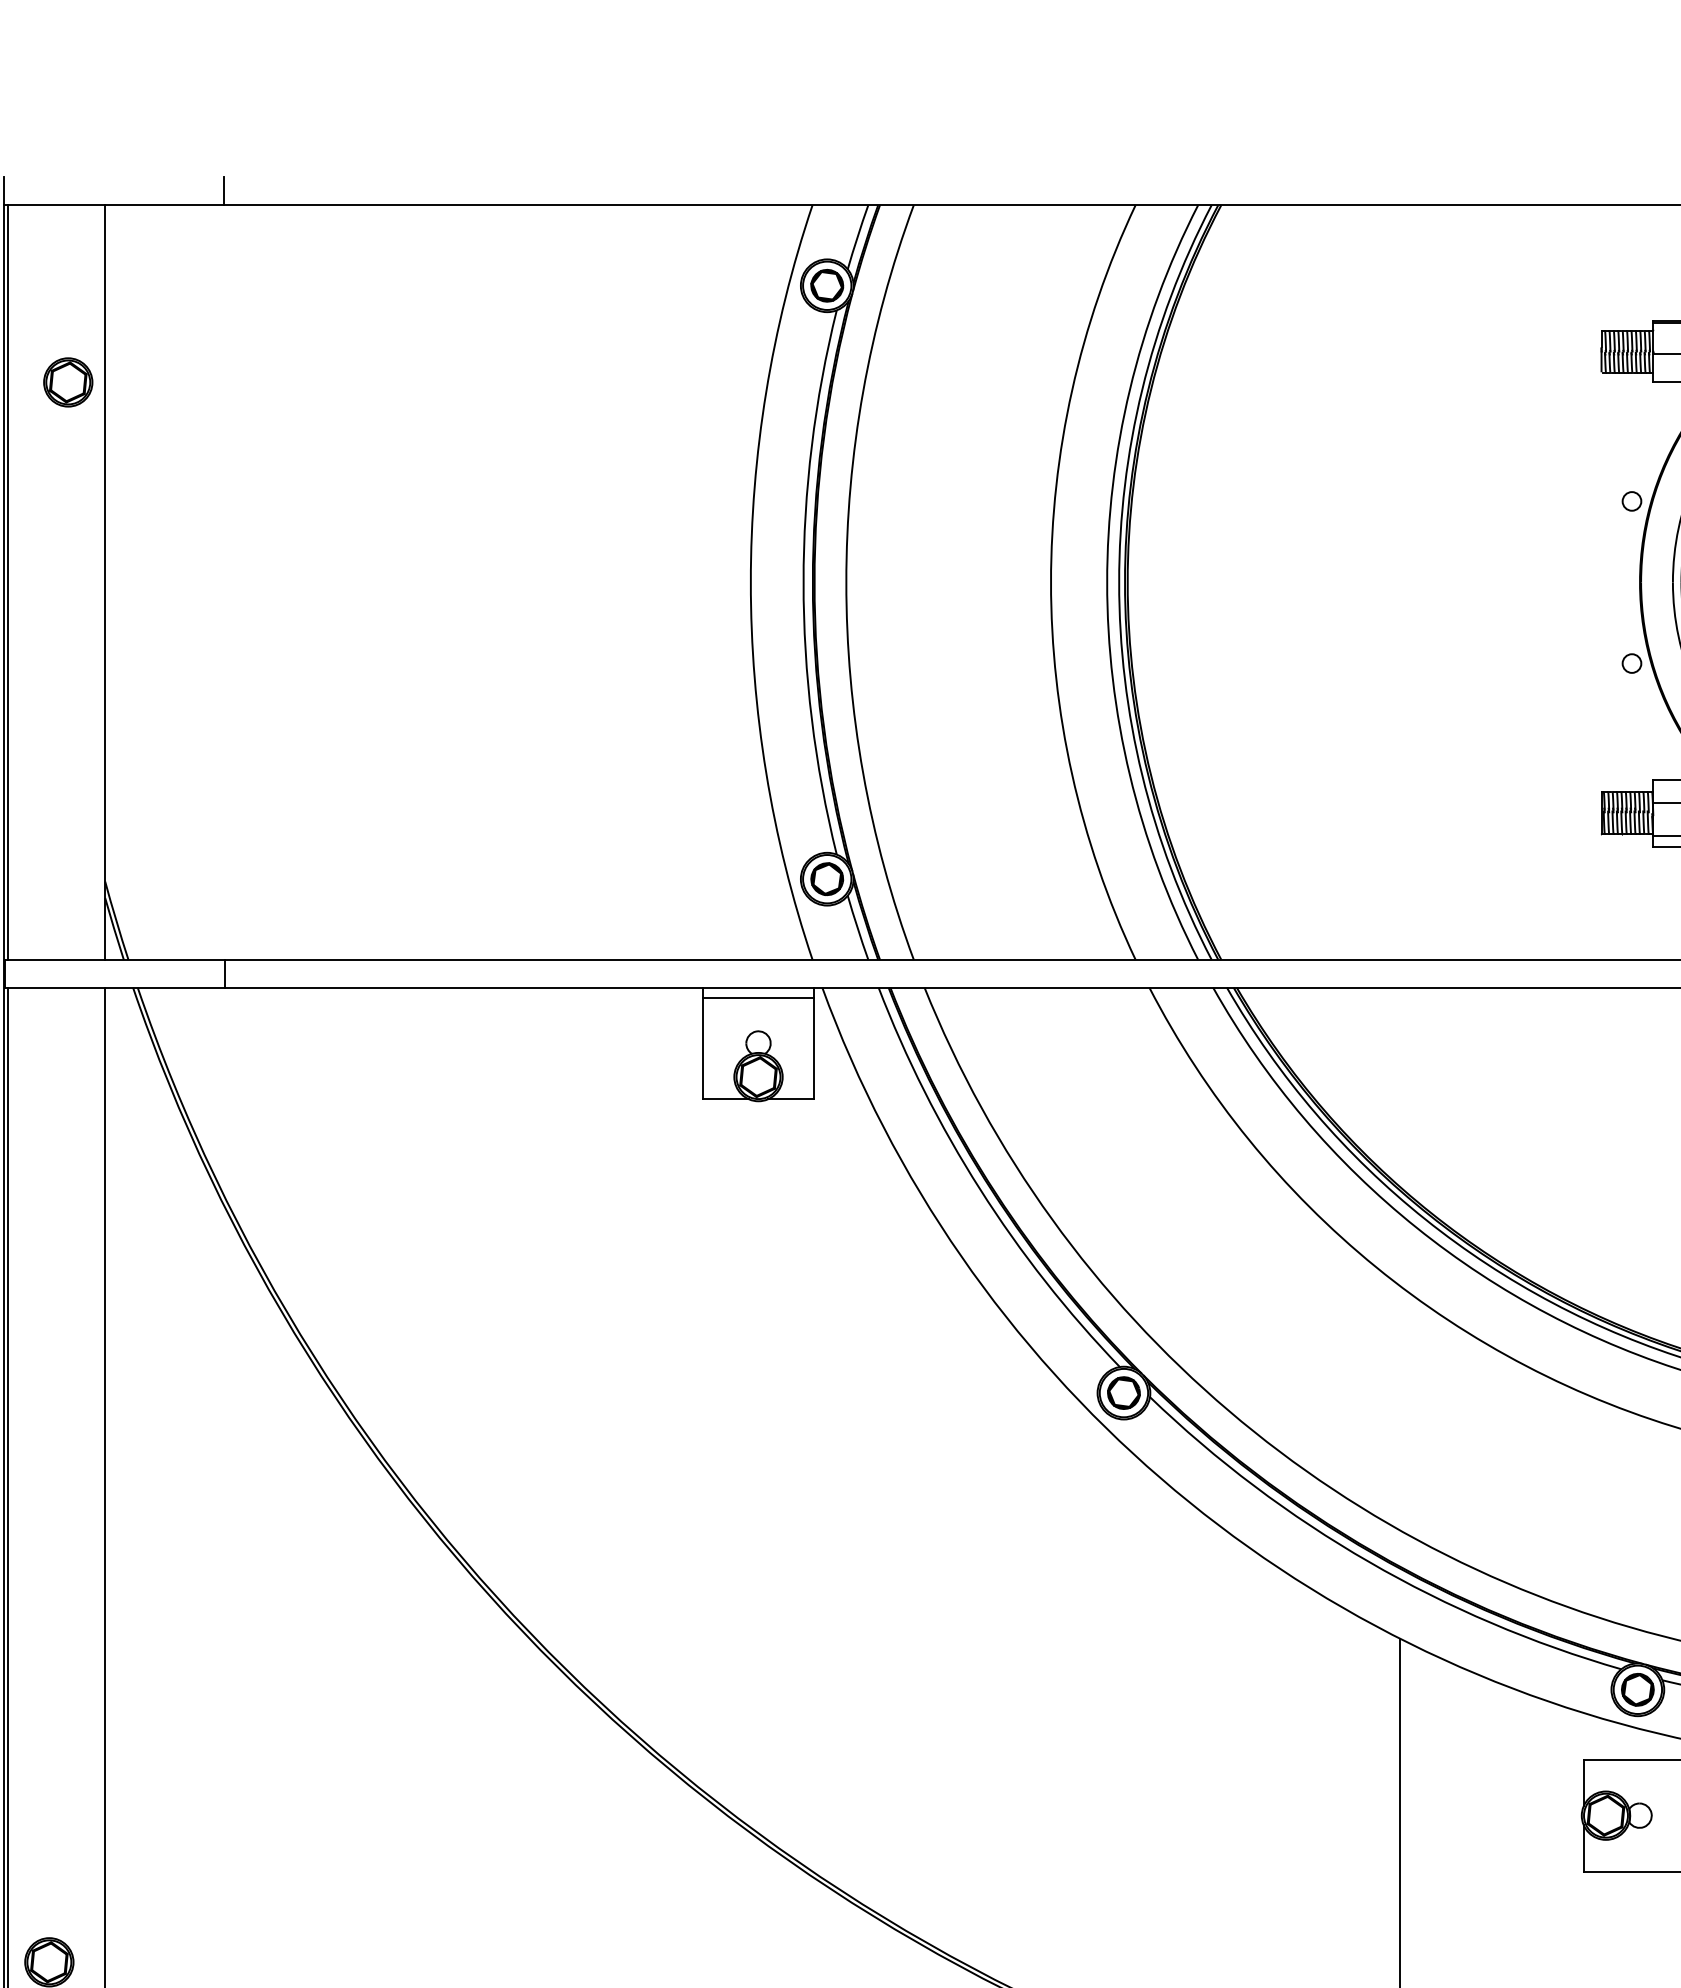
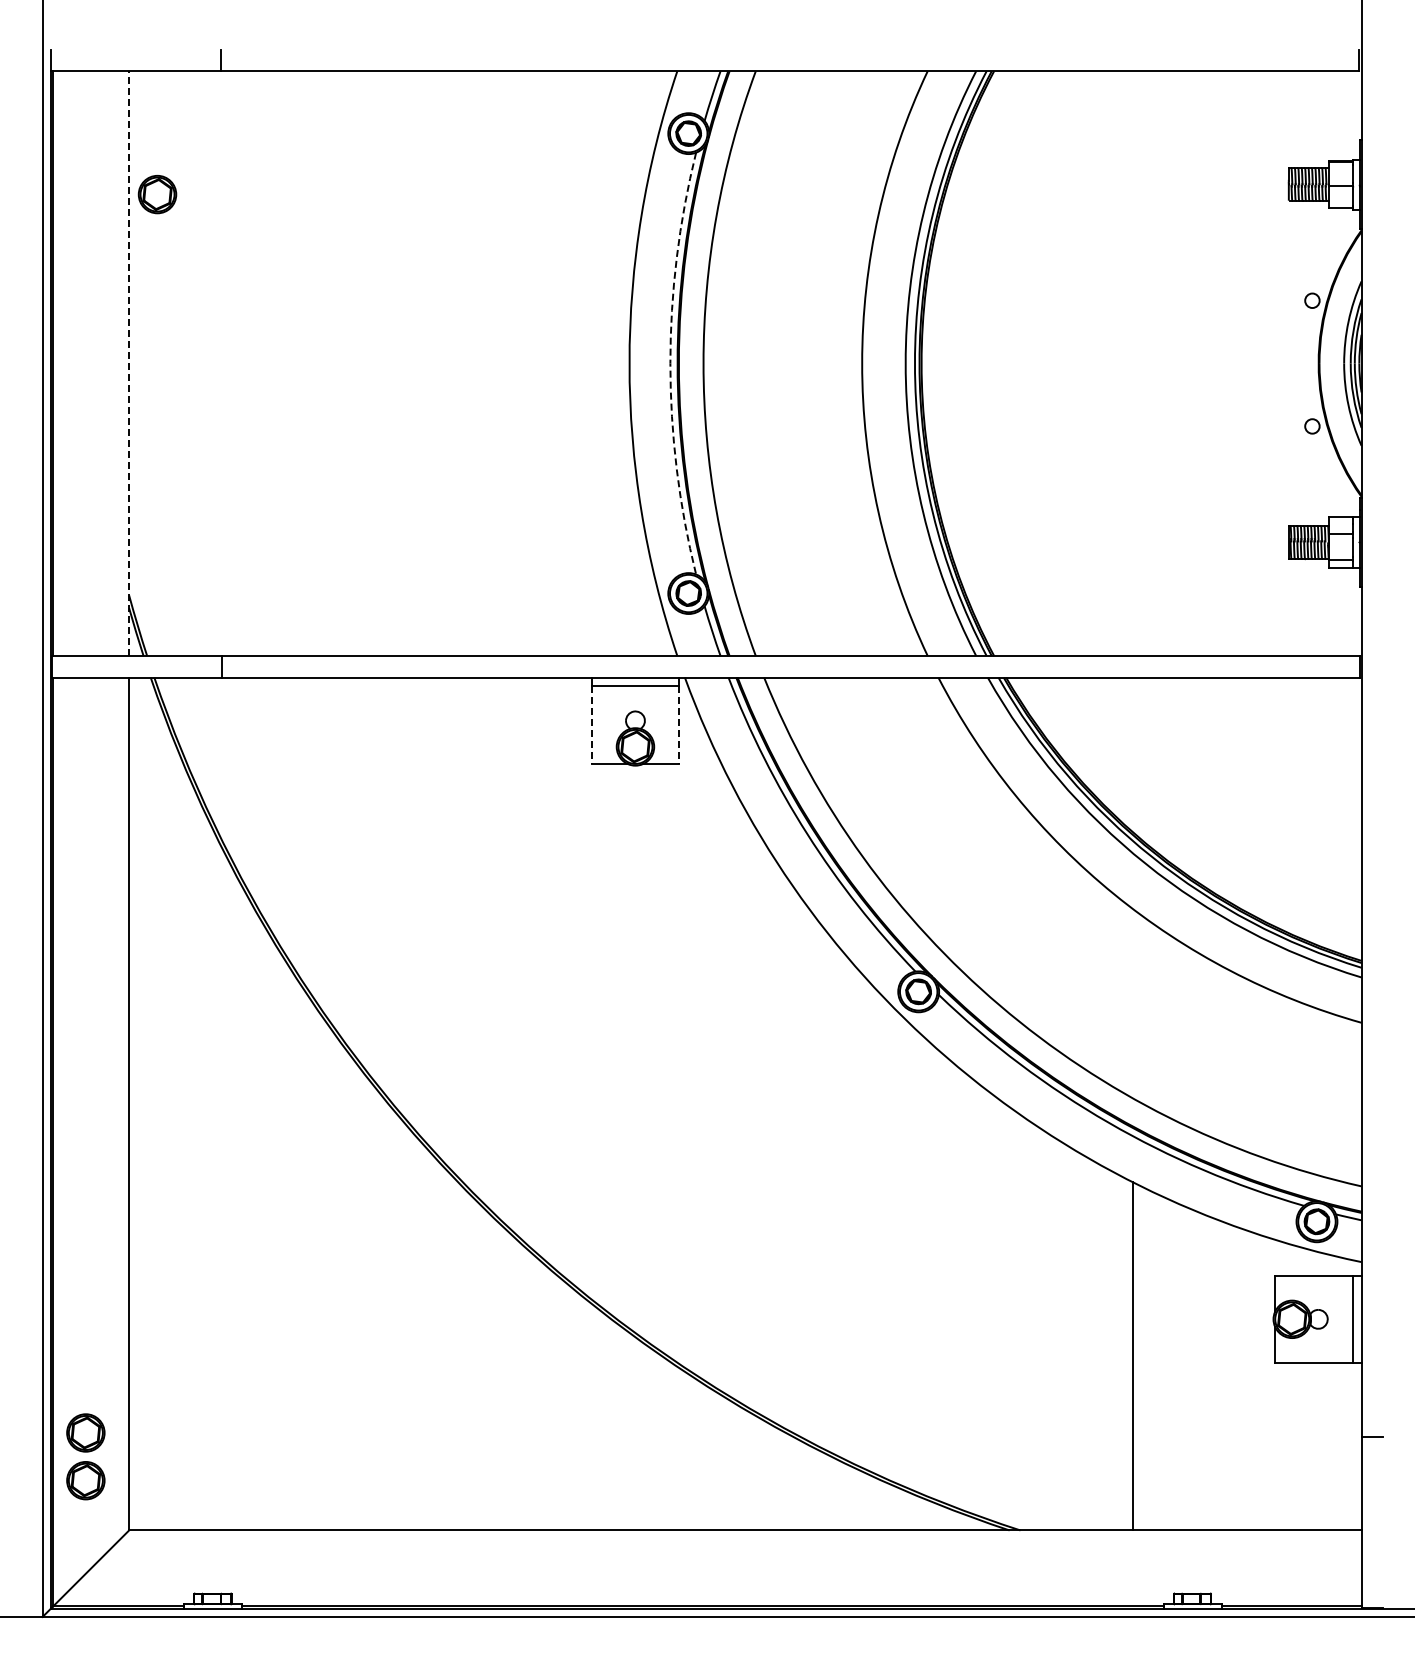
part: (68, 382) -> (157, 194), moved
line: (105, 582) -> (129, 363), solid -> dashed
arc: (803, 582) -> (670, 363), solid -> dashed
line: (703, 1049) -> (592, 725), solid -> dashed
line: (814, 1049) -> (678, 725), solid -> dashed

